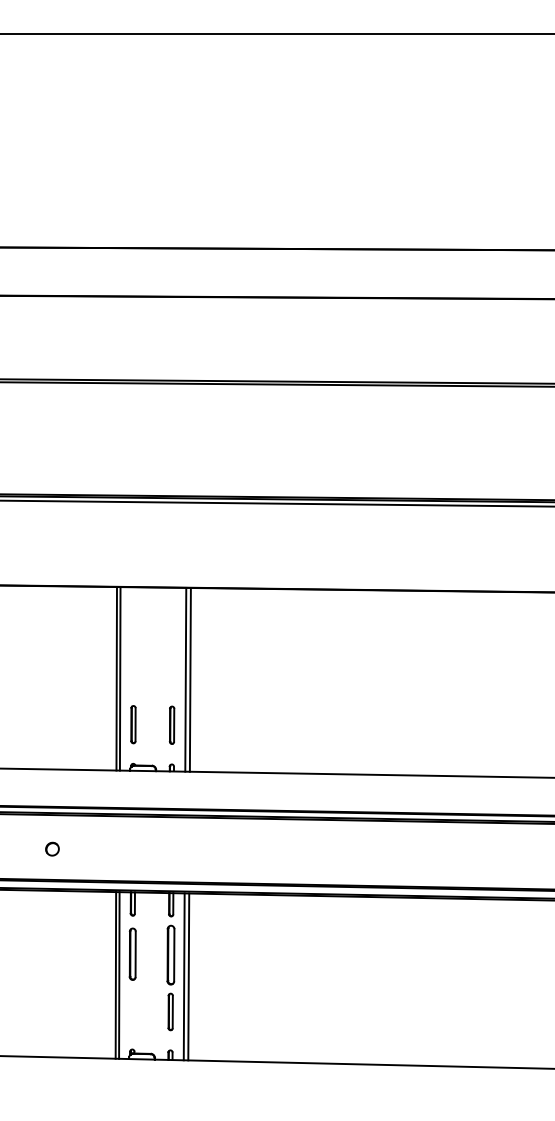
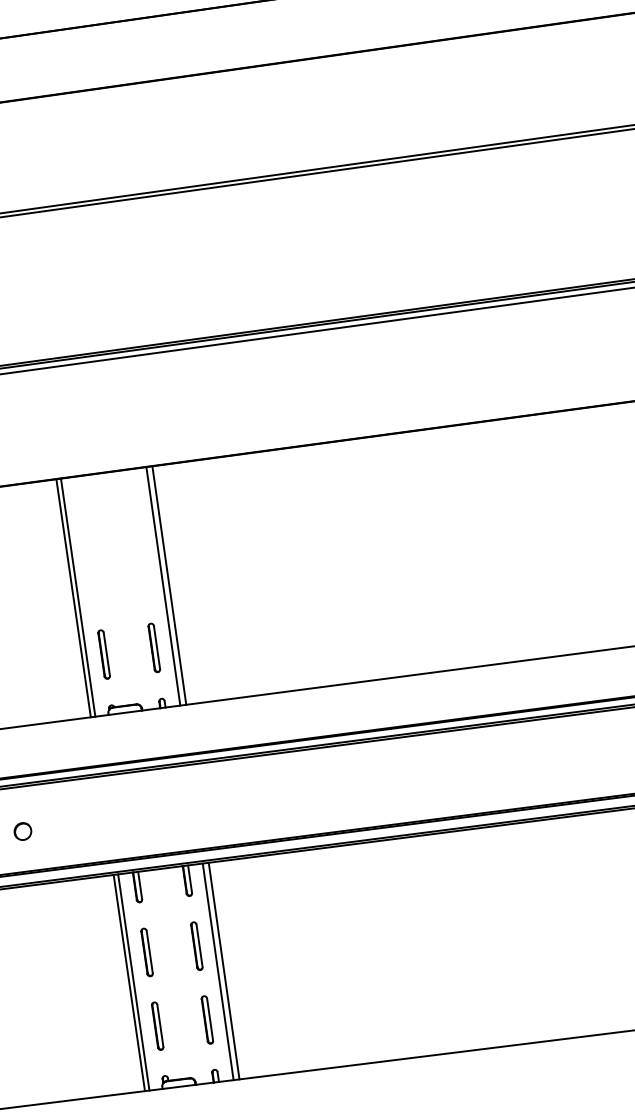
part: (132, 954) -> (146, 952), size x0.71
part: (170, 954) -> (196, 945), size x0.62
part: (132, 1011) -> (157, 1026), added

